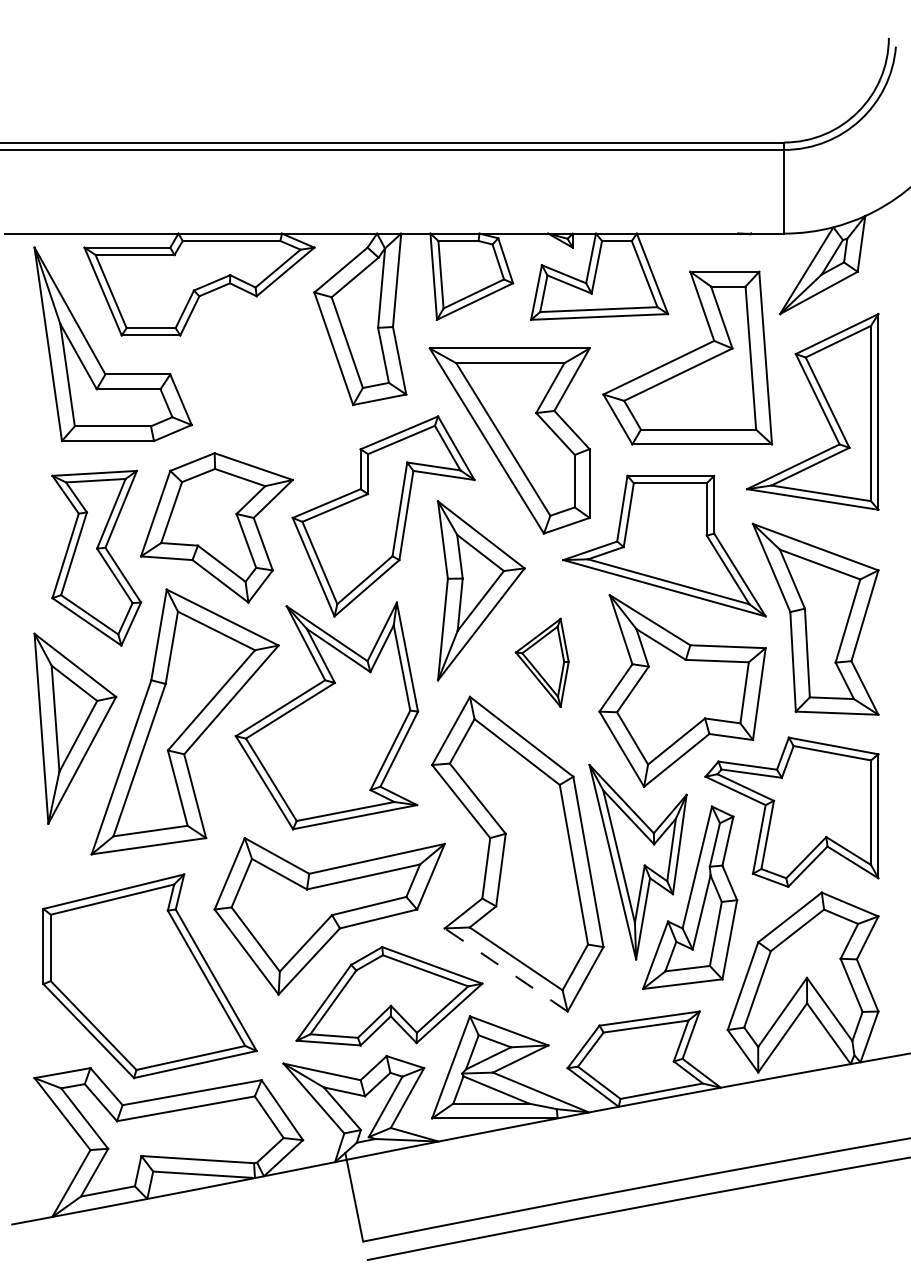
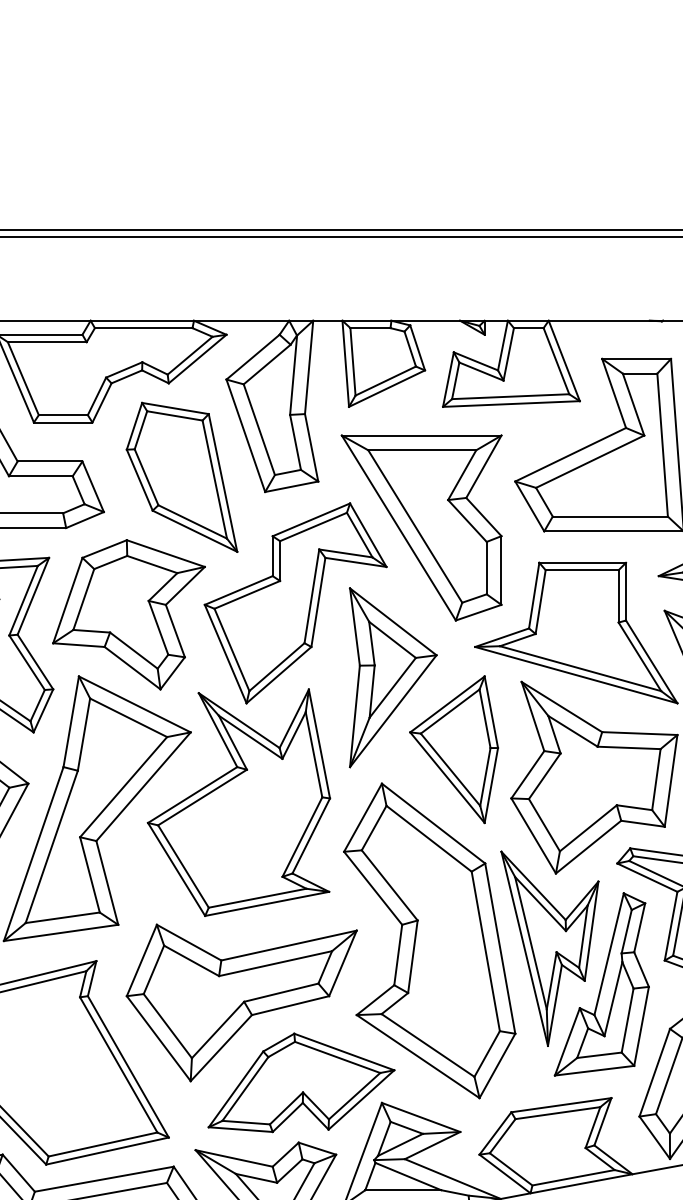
part: (269, 389) -> (181, 476), added
part: (542, 662) -> (454, 749), size x1.67
line: (505, 969) -> (417, 1056), dashed -> solid

